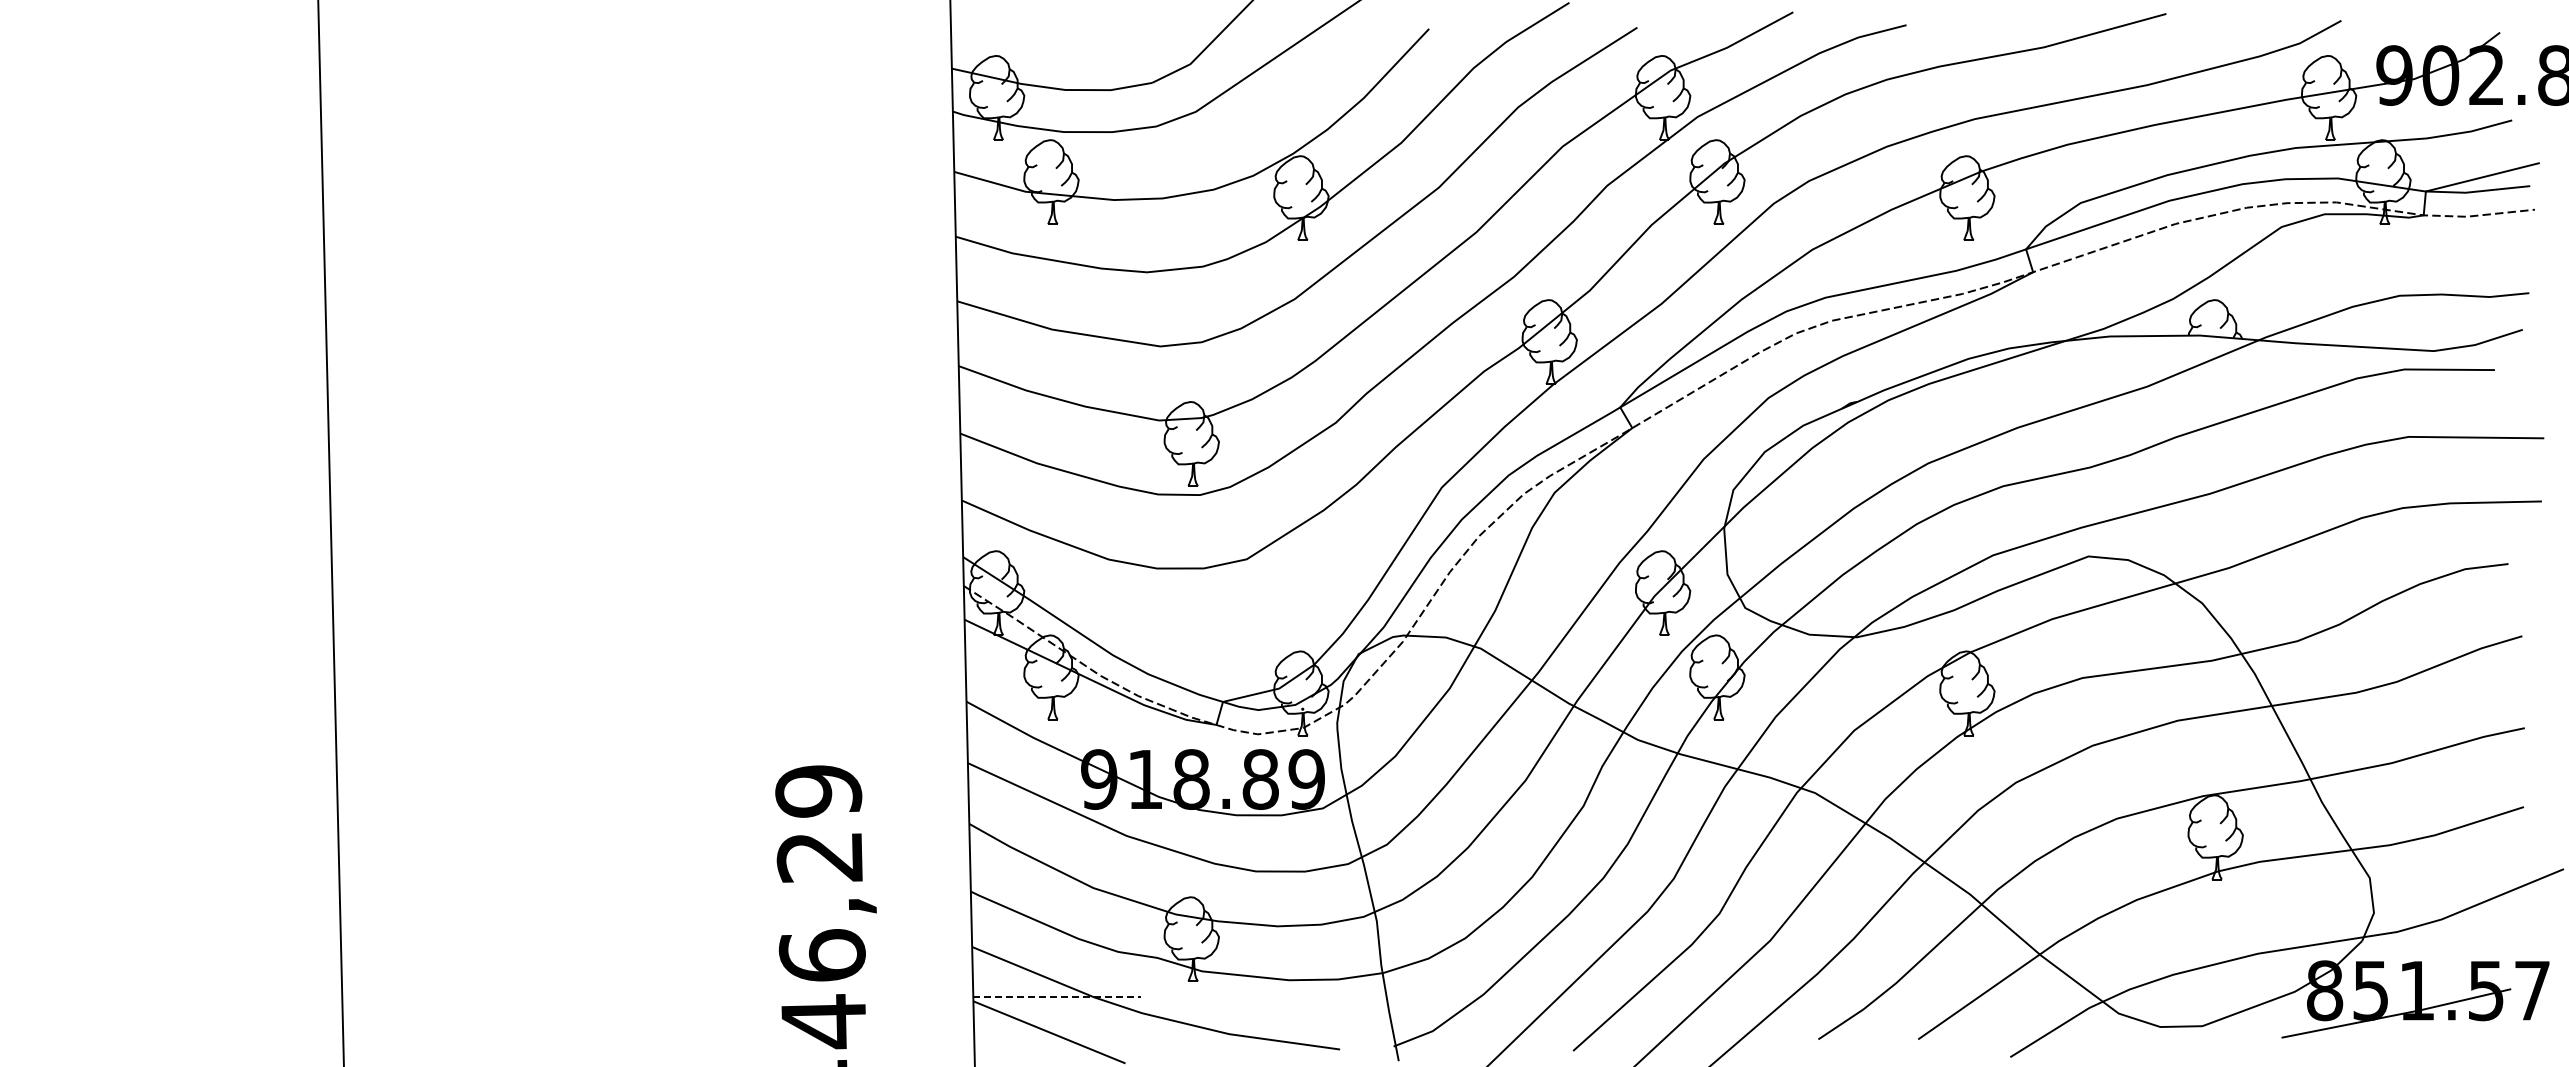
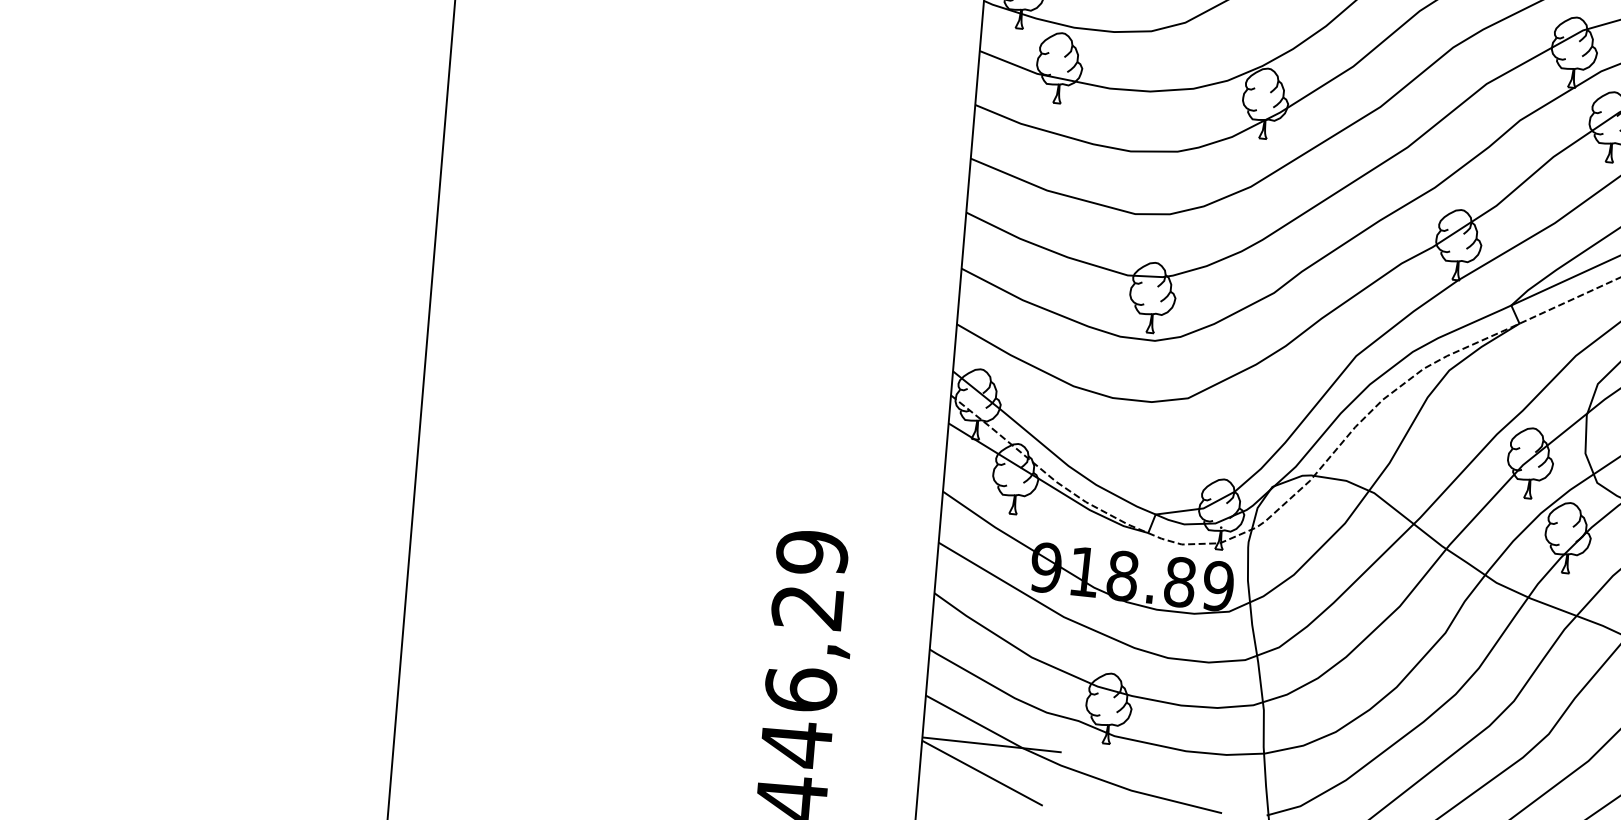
line: (1057, 997) -> (992, 745), dashed -> solid

